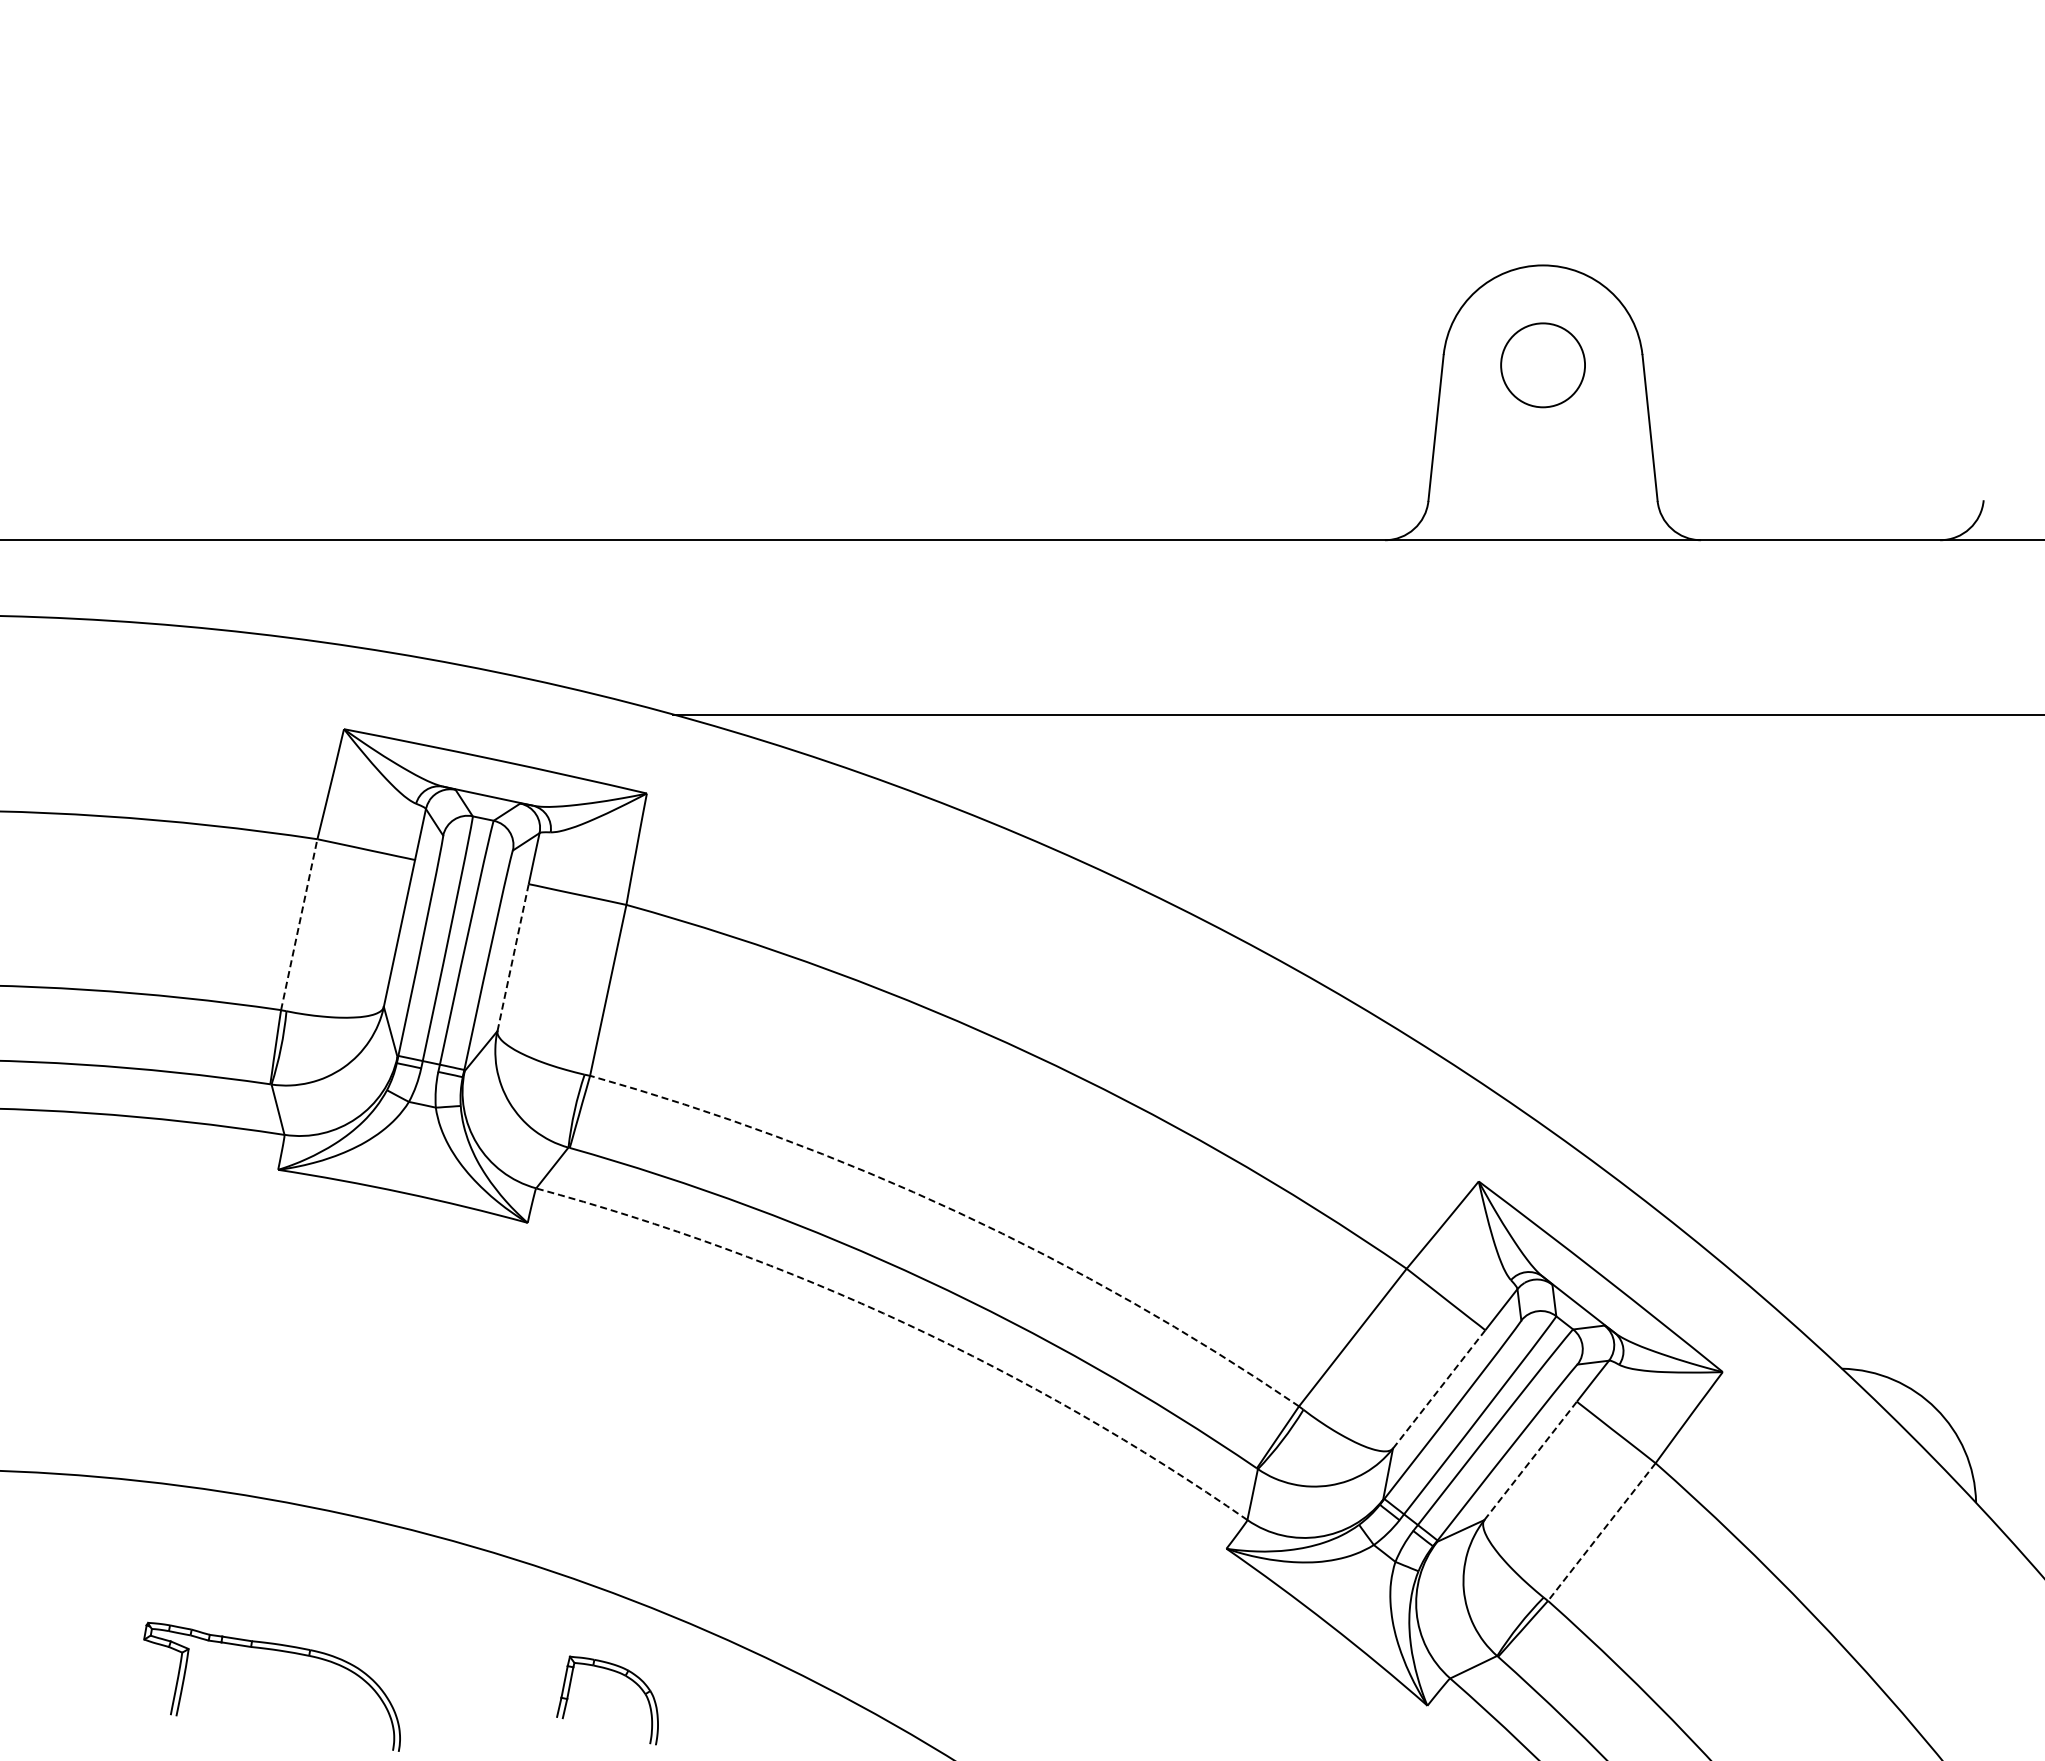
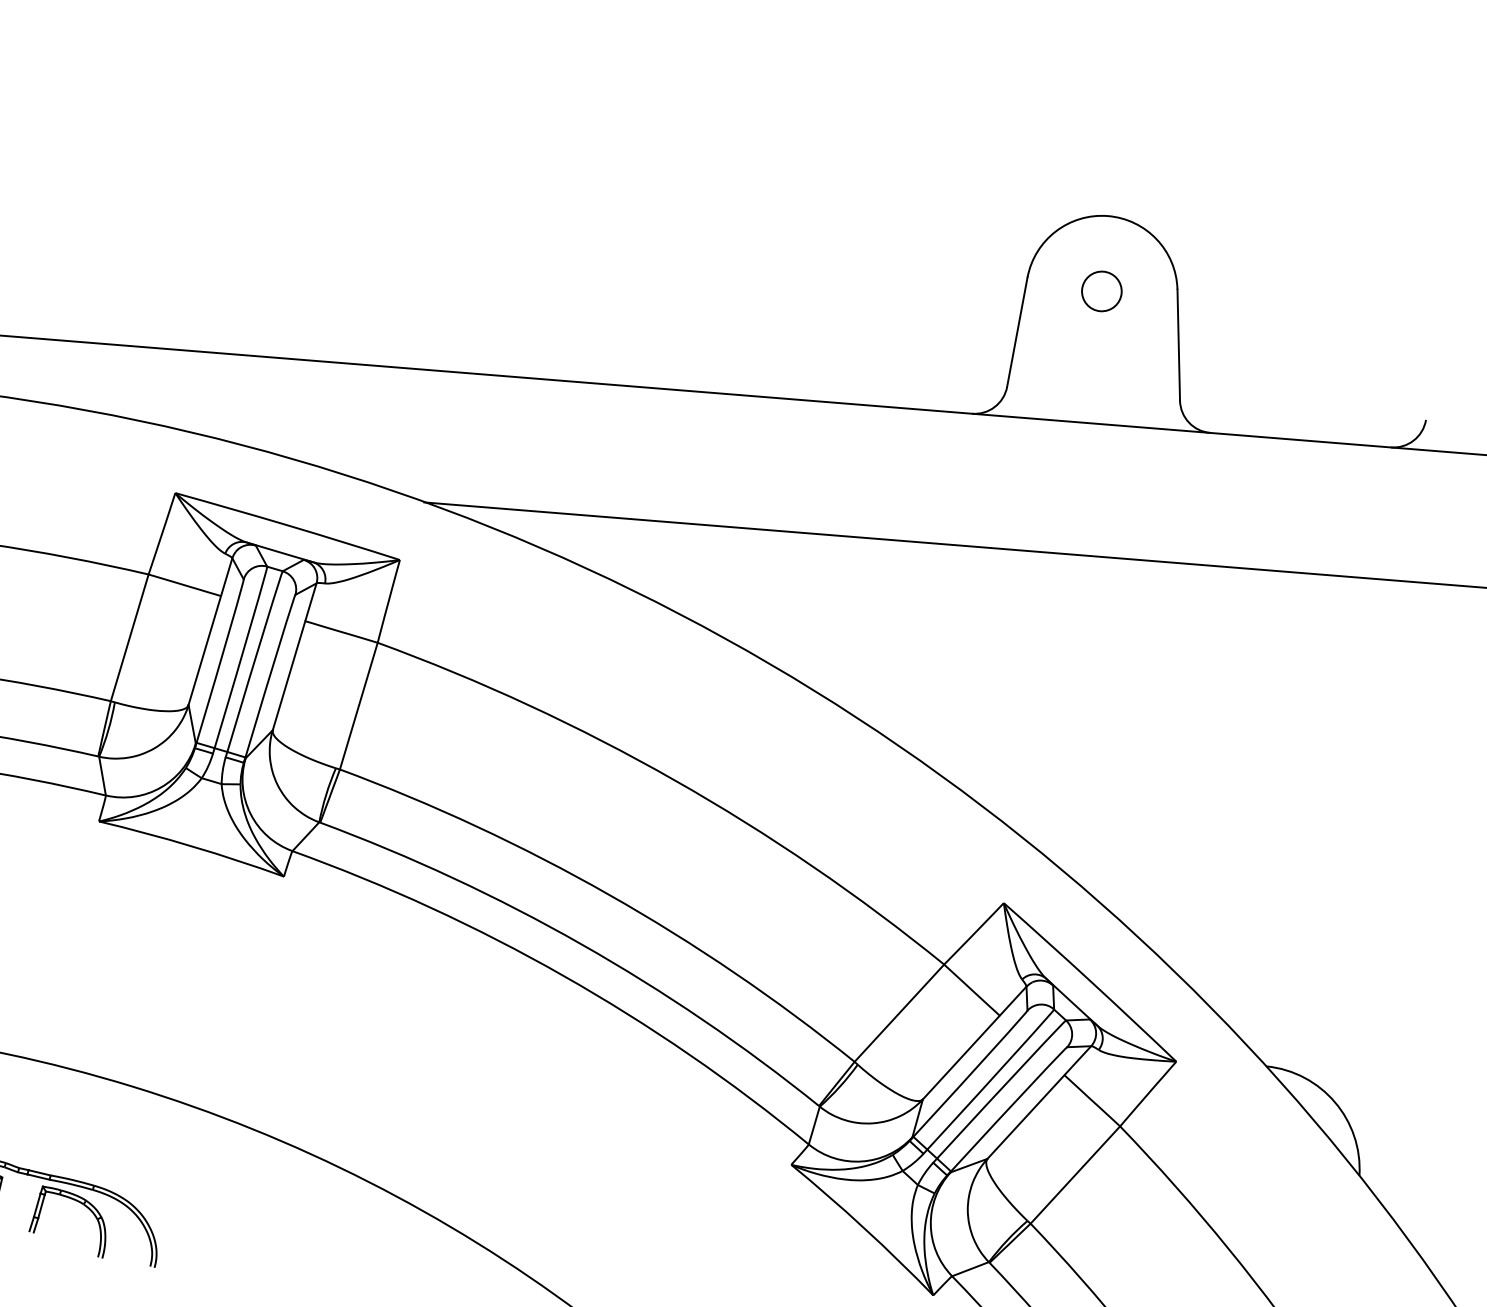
circle: (1542, 365) -> (1101, 291), size x0.62
line: (299, 924) -> (129, 637), dashed -> solid
line: (513, 957) -> (289, 675), dashed -> solid
arc: (958, 1212) -> (609, 894), dashed -> solid
arc: (906, 1323) -> (563, 975), dashed -> solid
line: (1438, 1389) -> (960, 1057), dashed -> solid
line: (1530, 1460) -> (1025, 1116), dashed -> solid
line: (1601, 1532) -> (1075, 1175), dashed -> solid
part: (620, 1674) -> (79, 1203), moved

